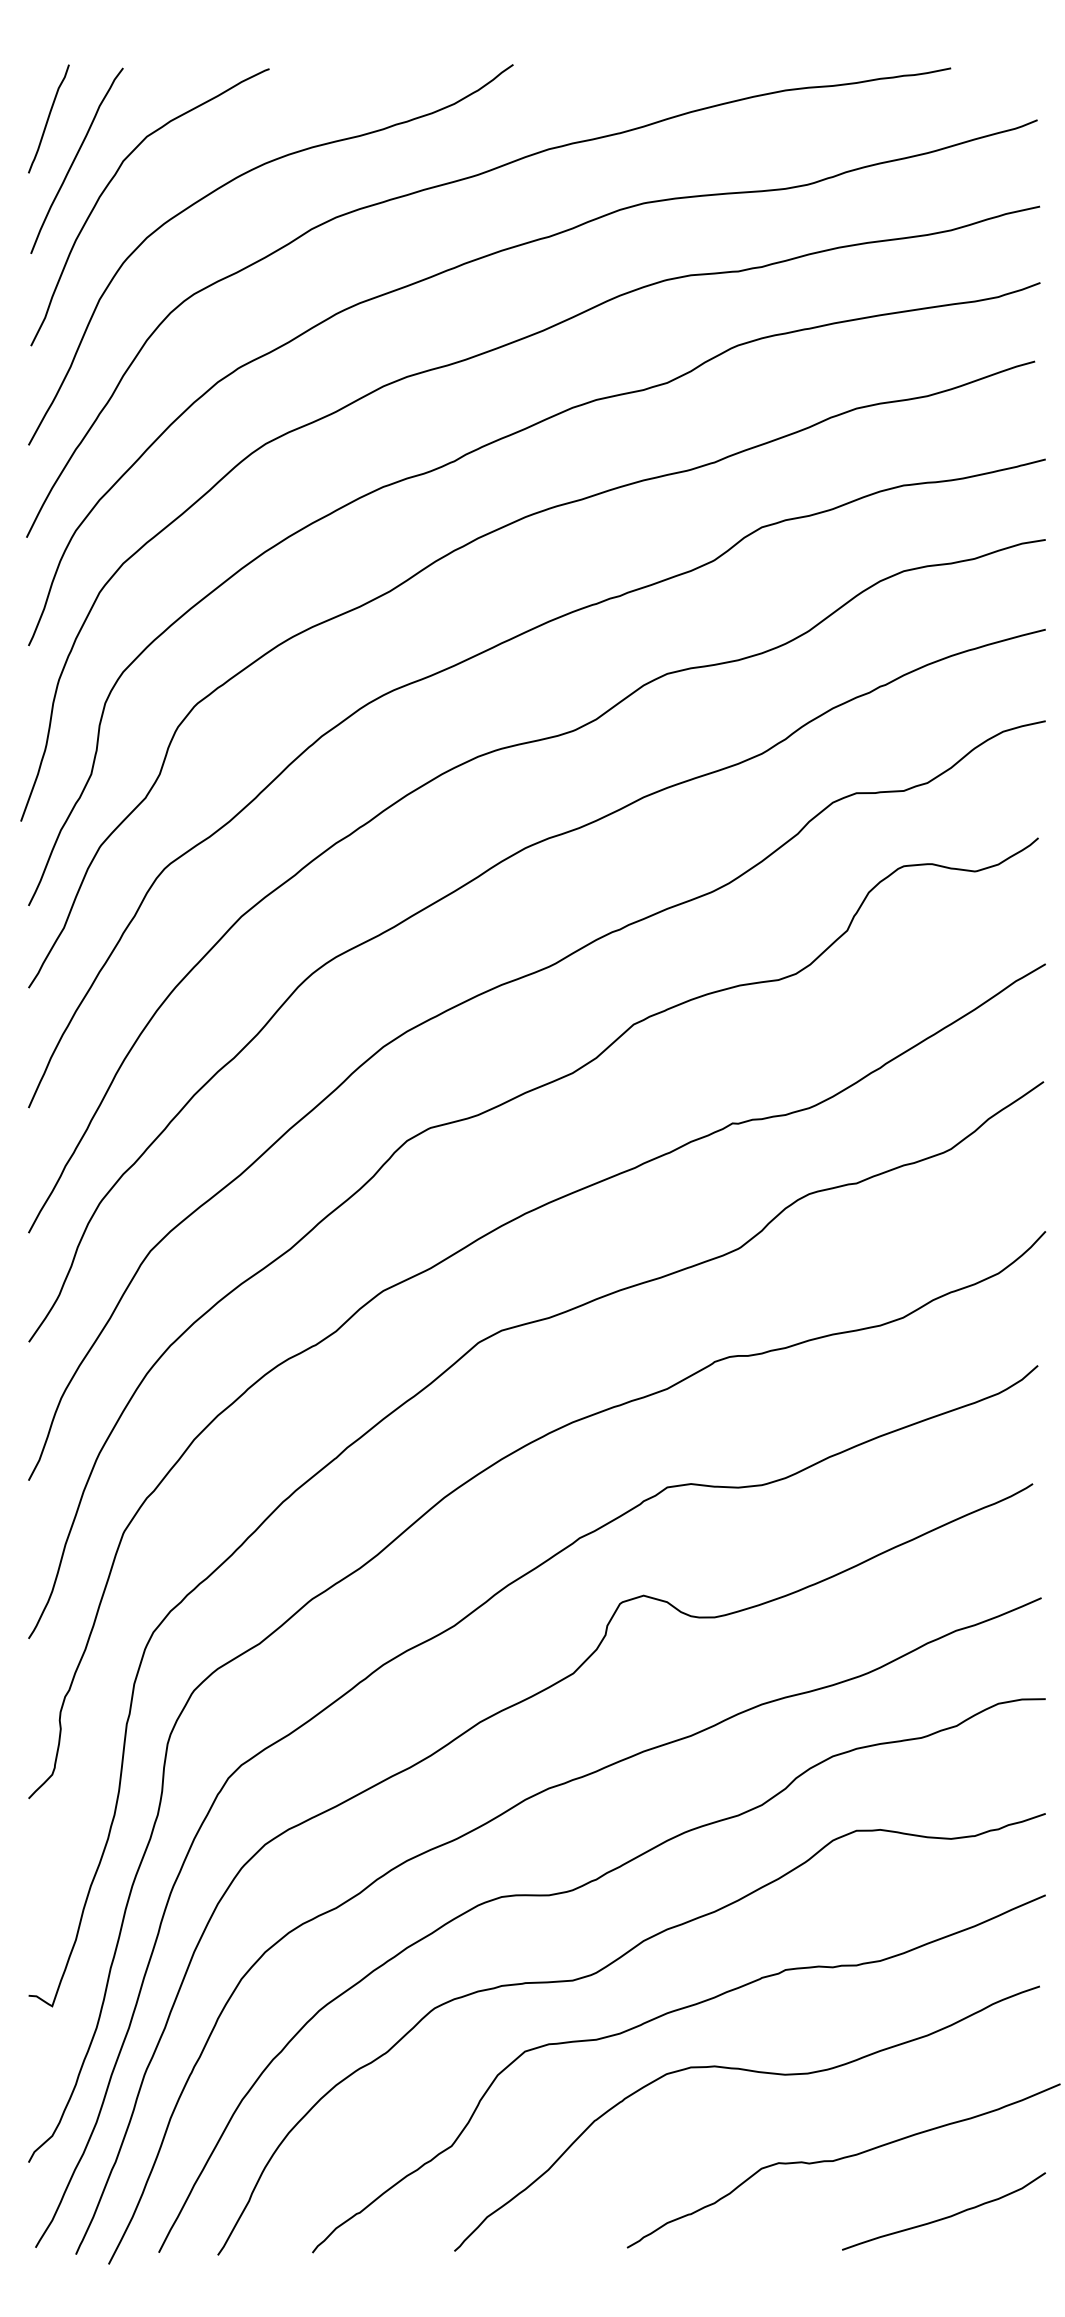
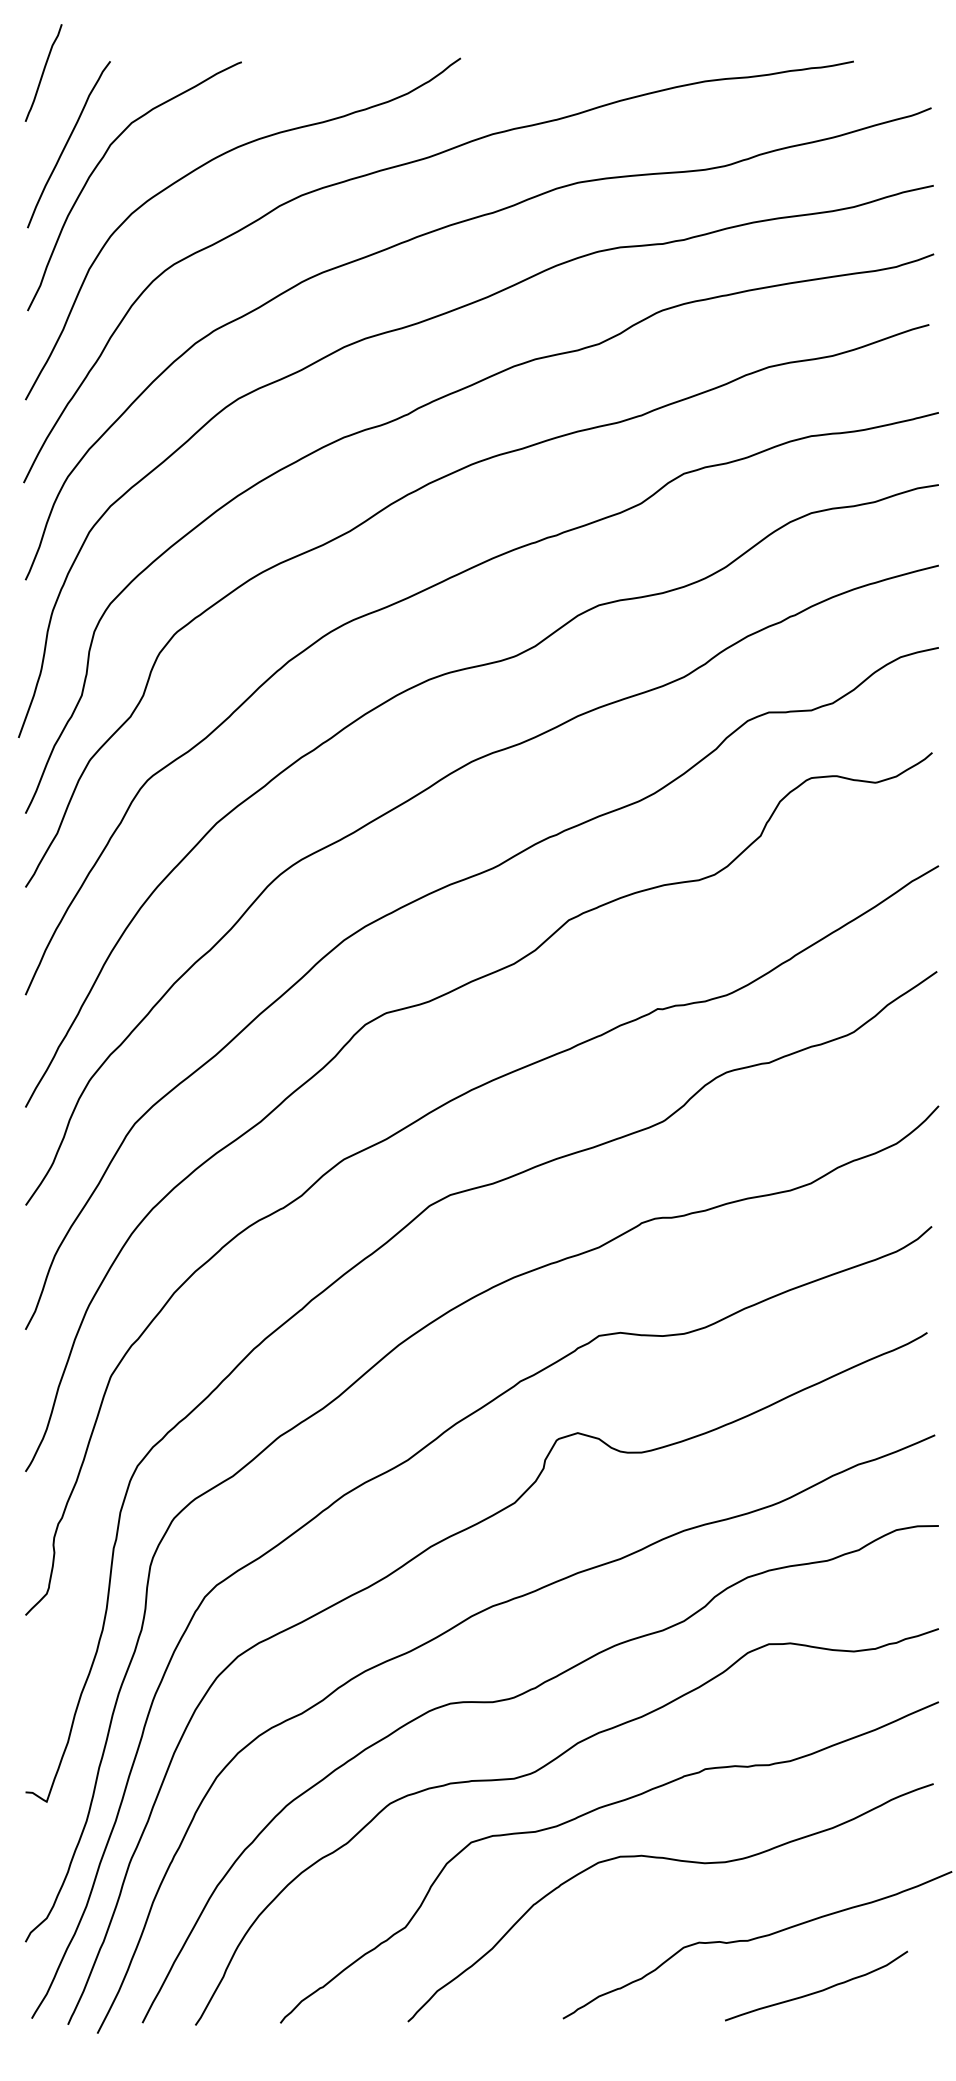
curve: (48, 118) -> (43, 72), moved
curve: (946, 2216) -> (818, 1990), moved

